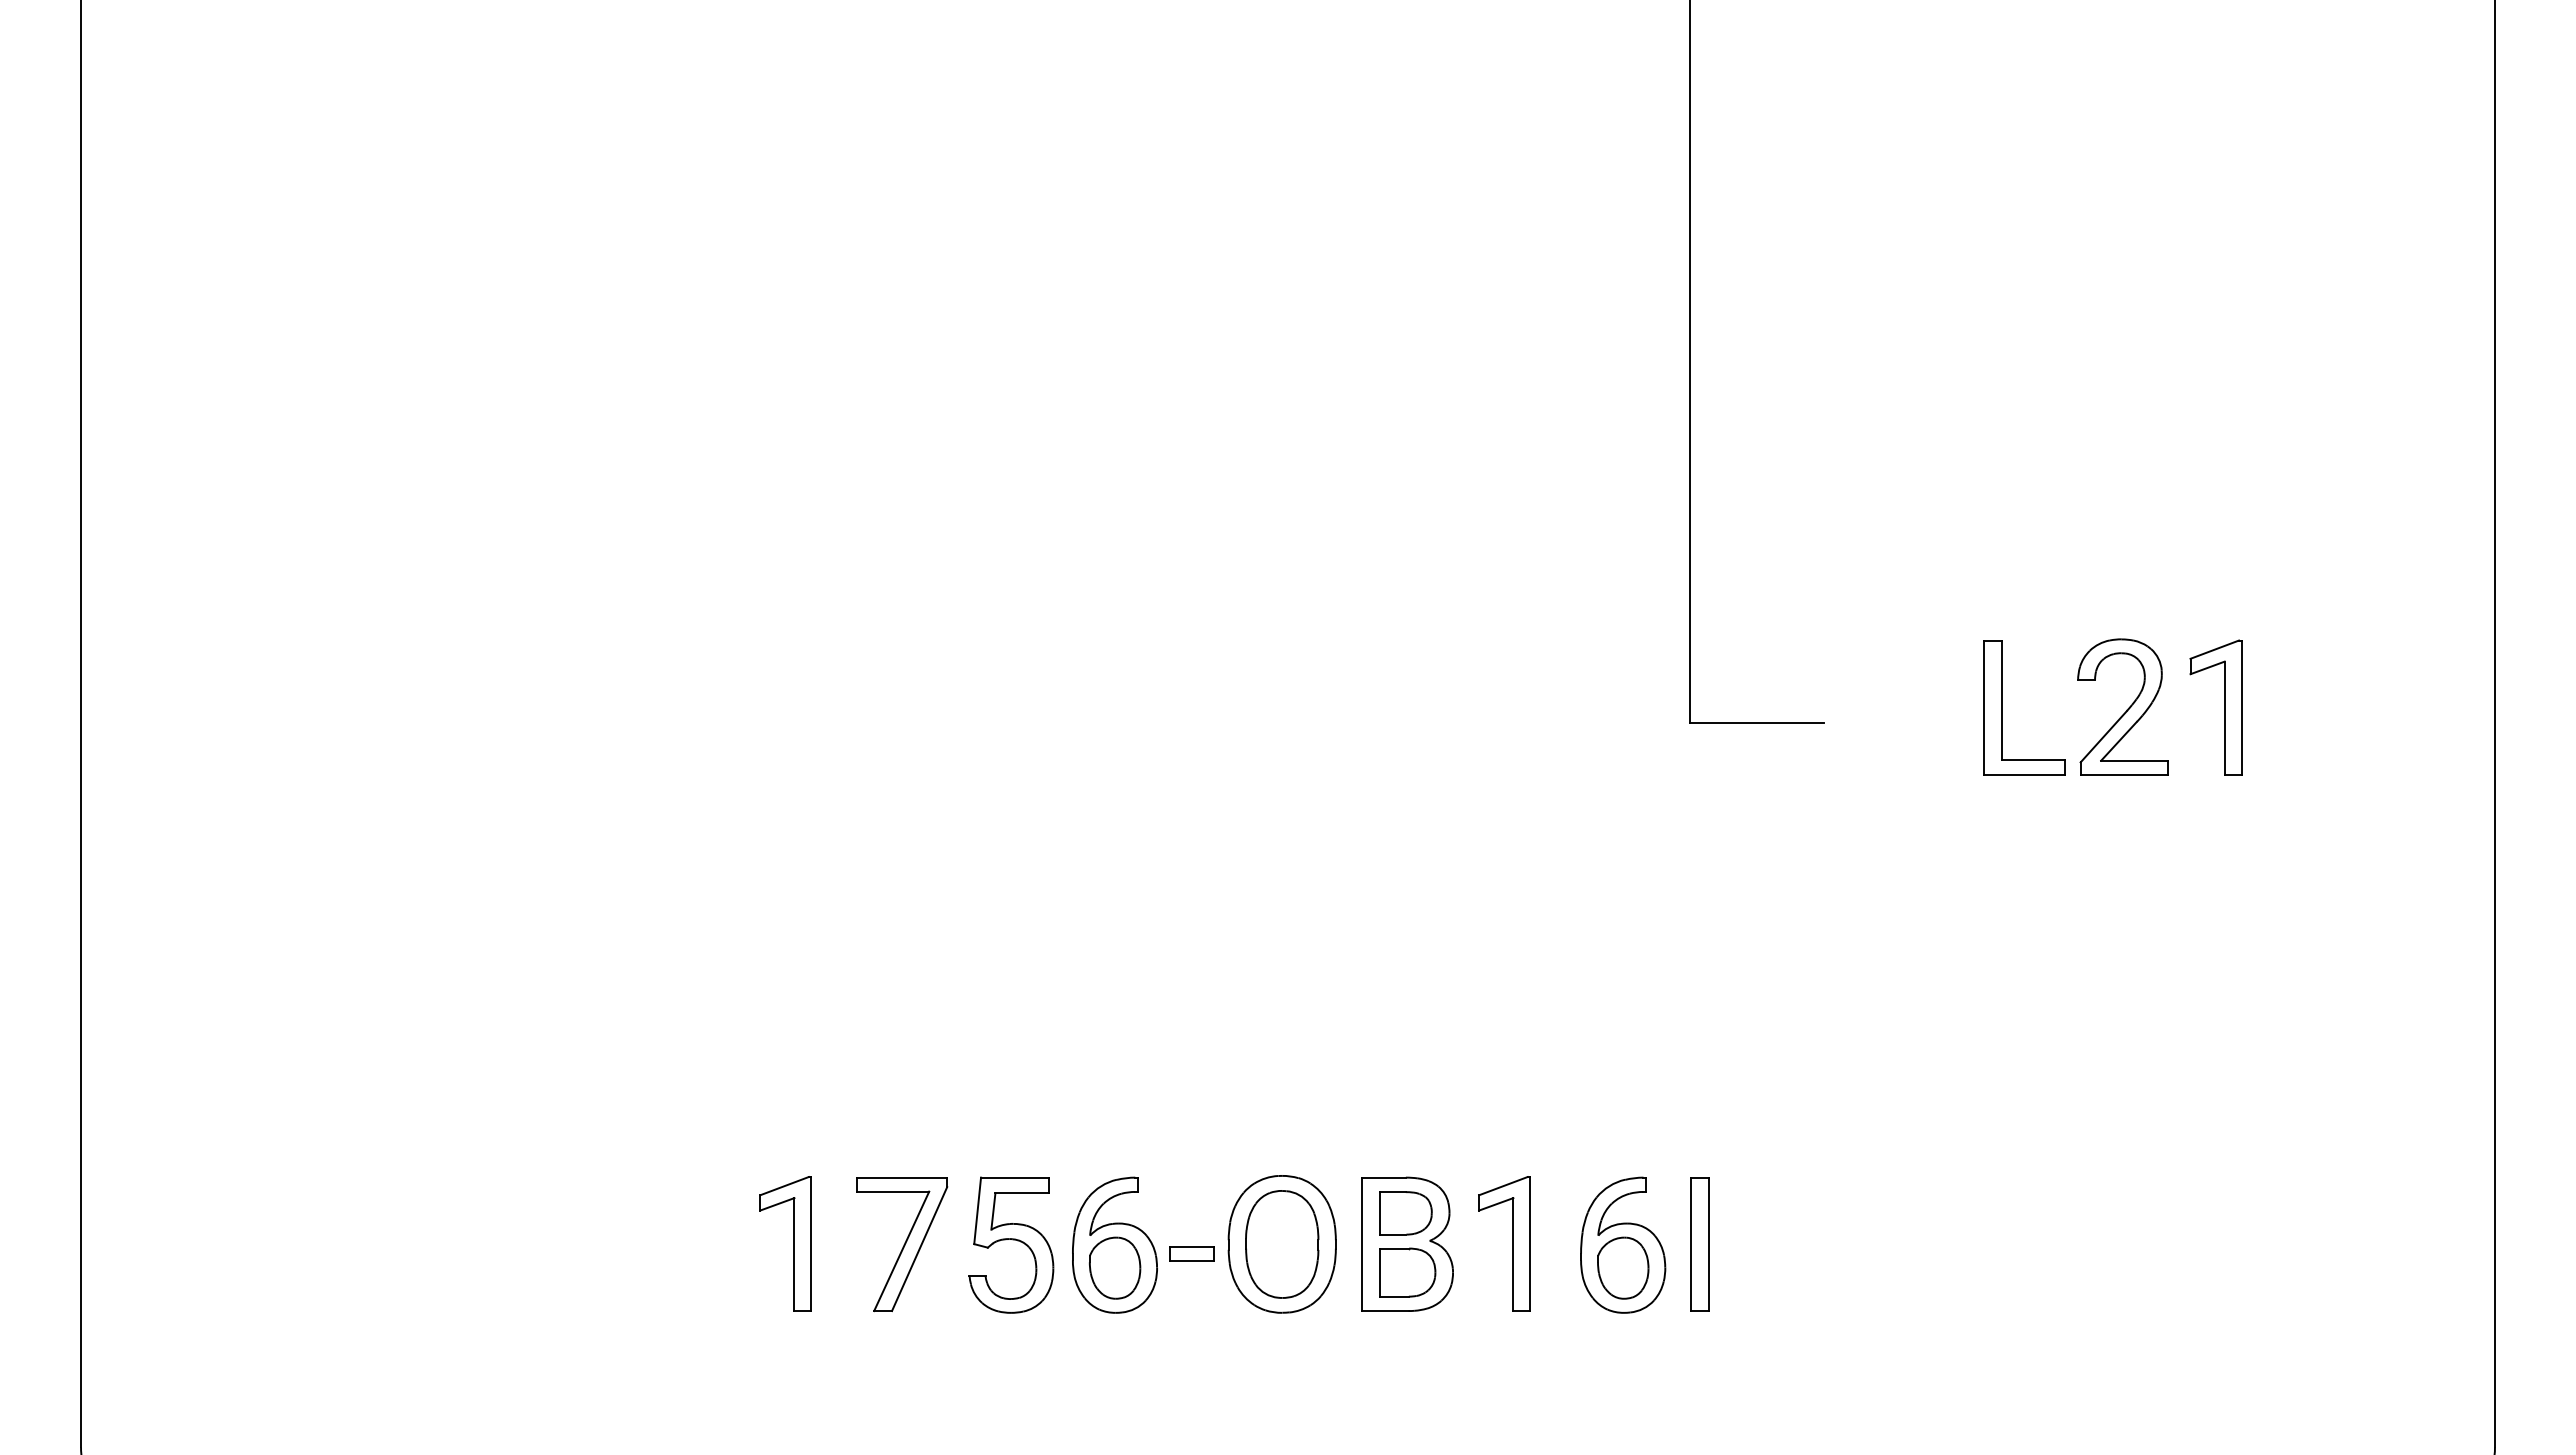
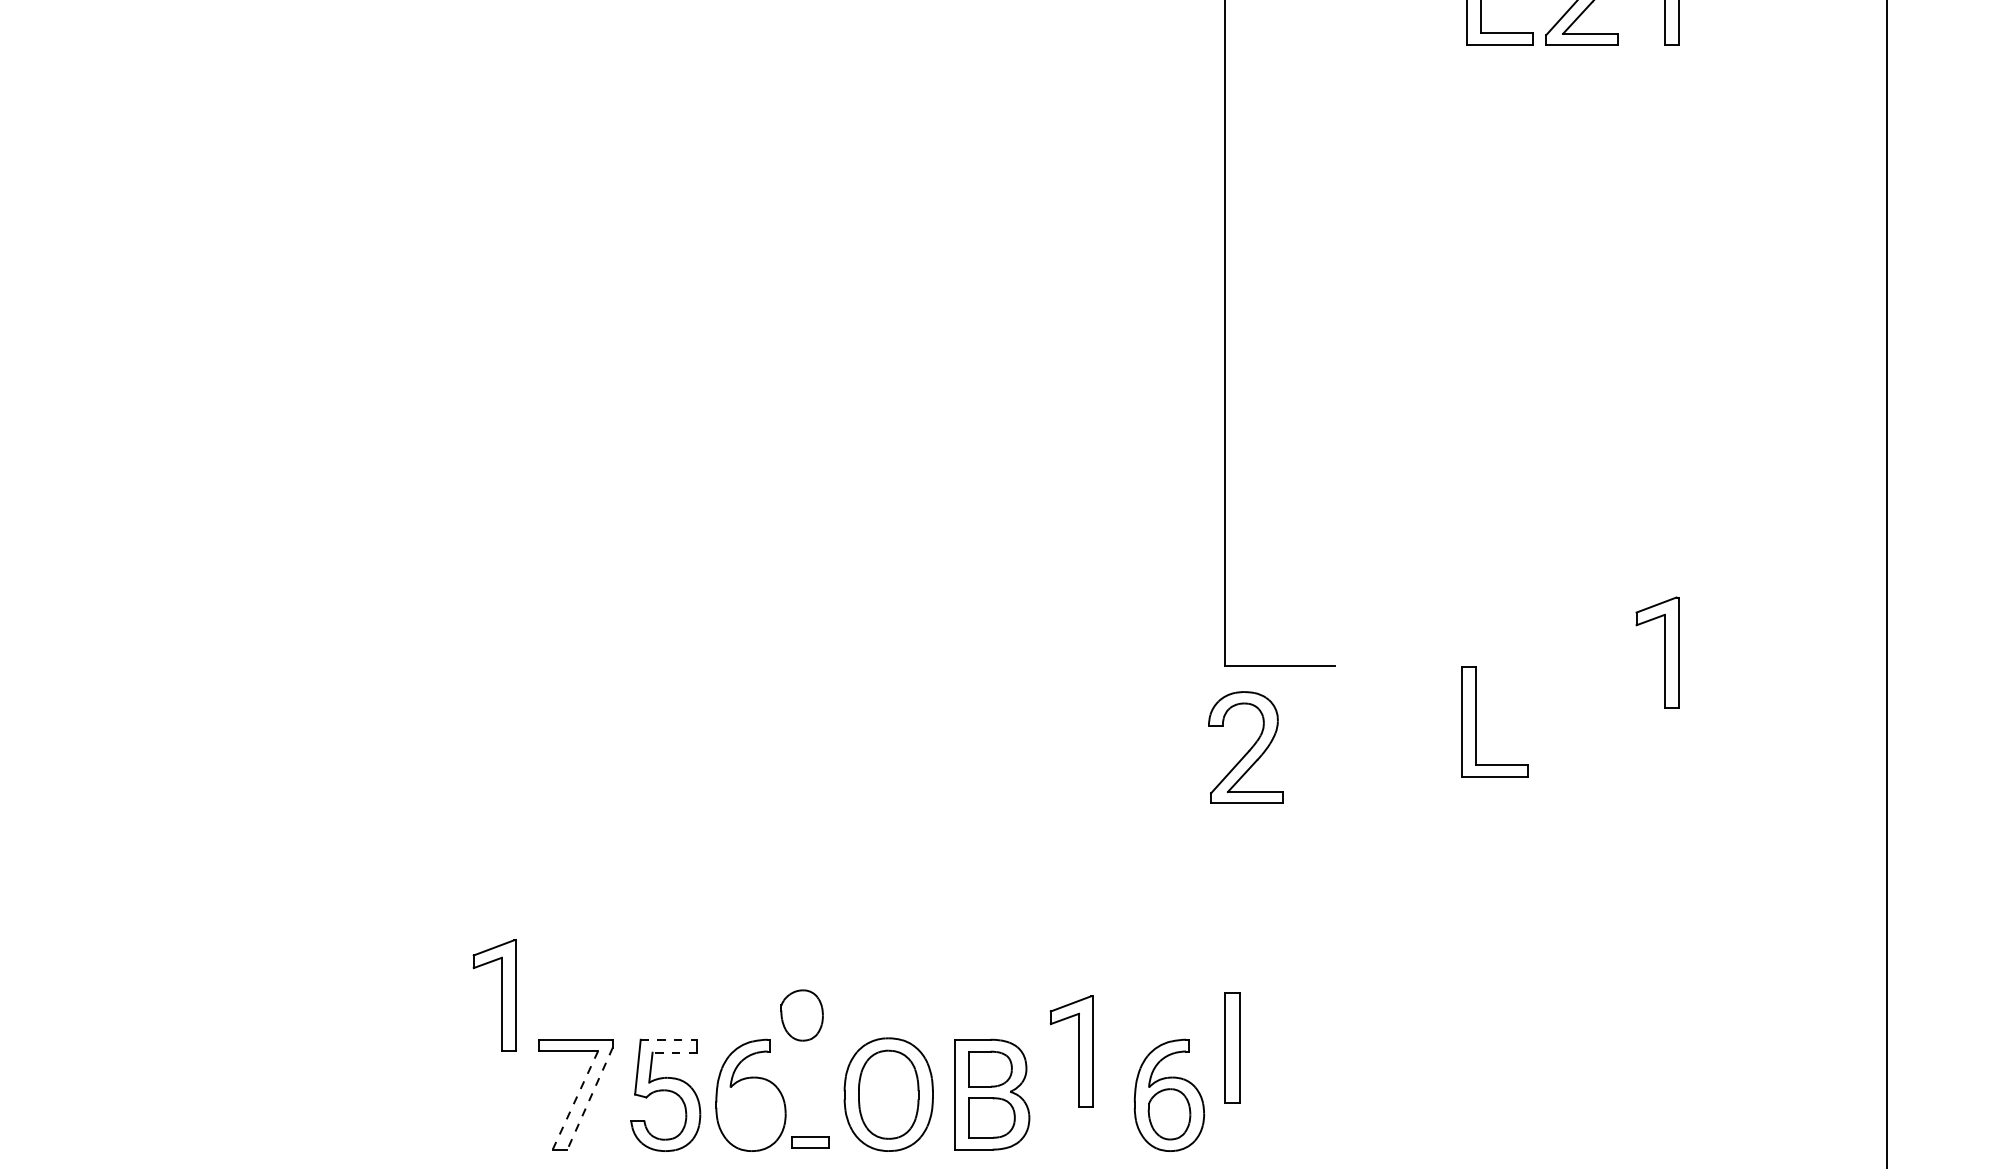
part: (2122, 706) -> (1245, 747), moved
part: (2002, 707) -> (1476, 721), moved
line: (1015, 1177) -> (669, 1039), solid -> dashed
line: (1022, 1193) -> (674, 1052), solid -> dashed
part: (793, 1243) -> (501, 995), moved
part: (1512, 1243) -> (1078, 1051), moved
part: (1699, 1244) -> (1232, 1047), moved
line: (919, 1249) -> (590, 1098), solid -> dashed
line: (901, 1251) -> (575, 1100), solid -> dashed
part: (1191, 1253) -> (809, 1141), moved
part: (1114, 1267) -> (801, 1014), moved

